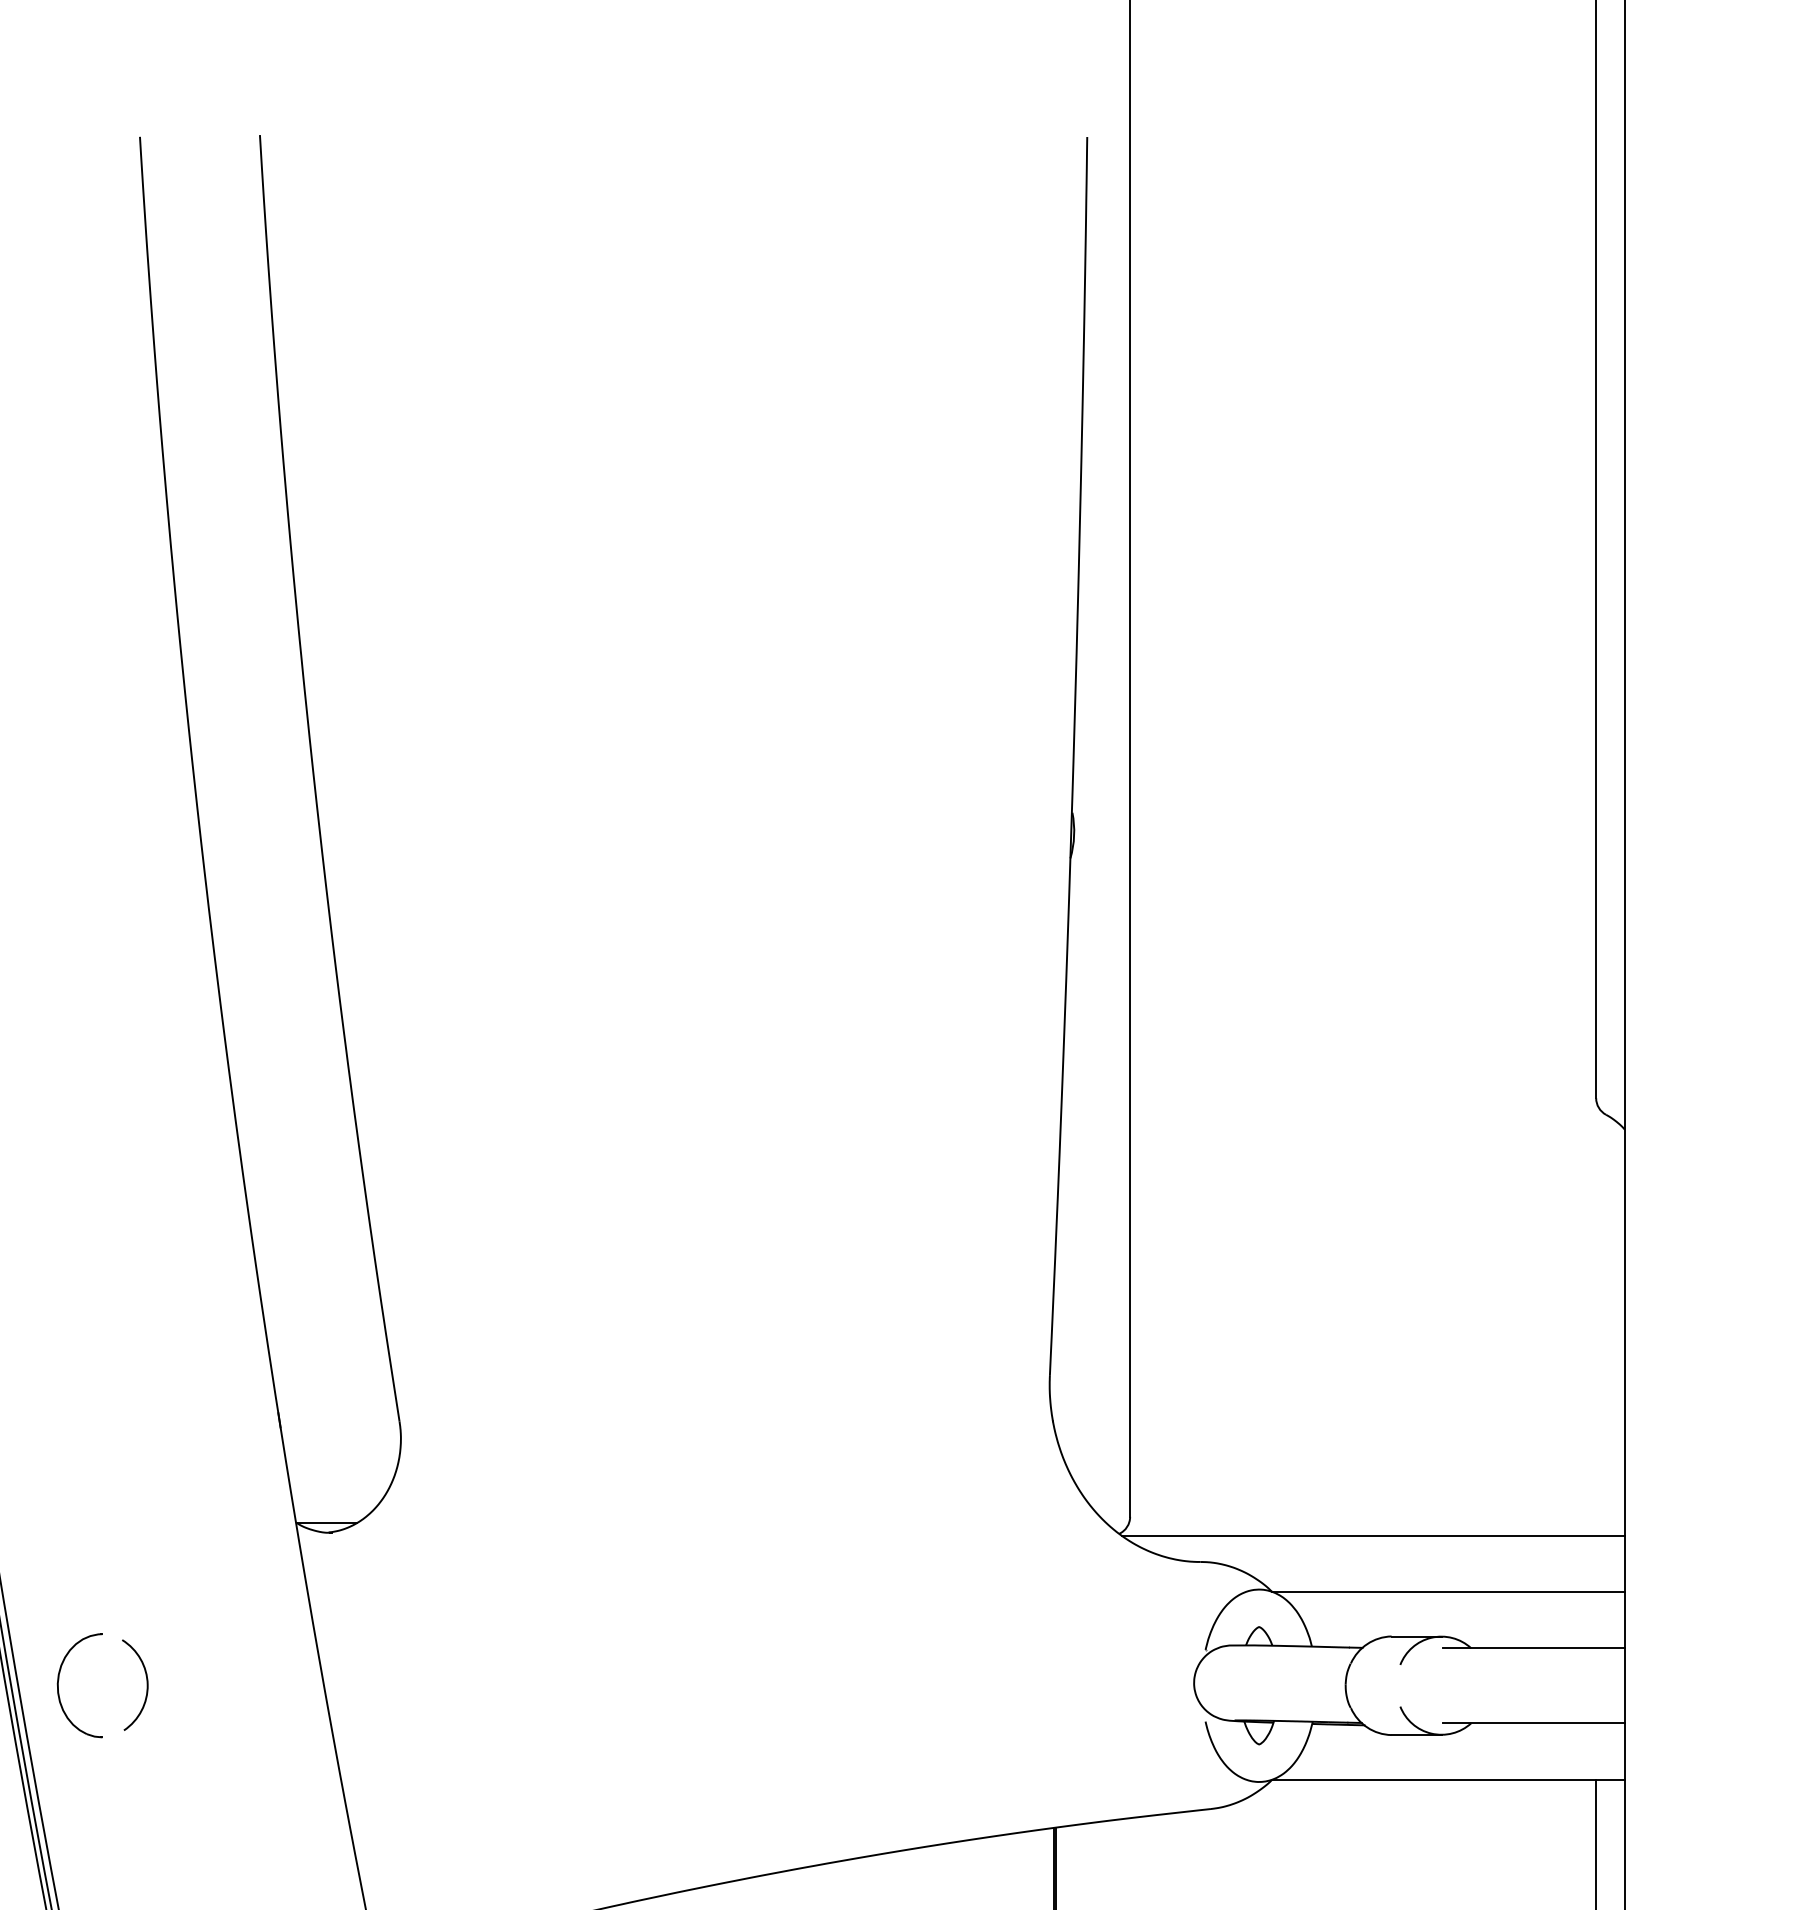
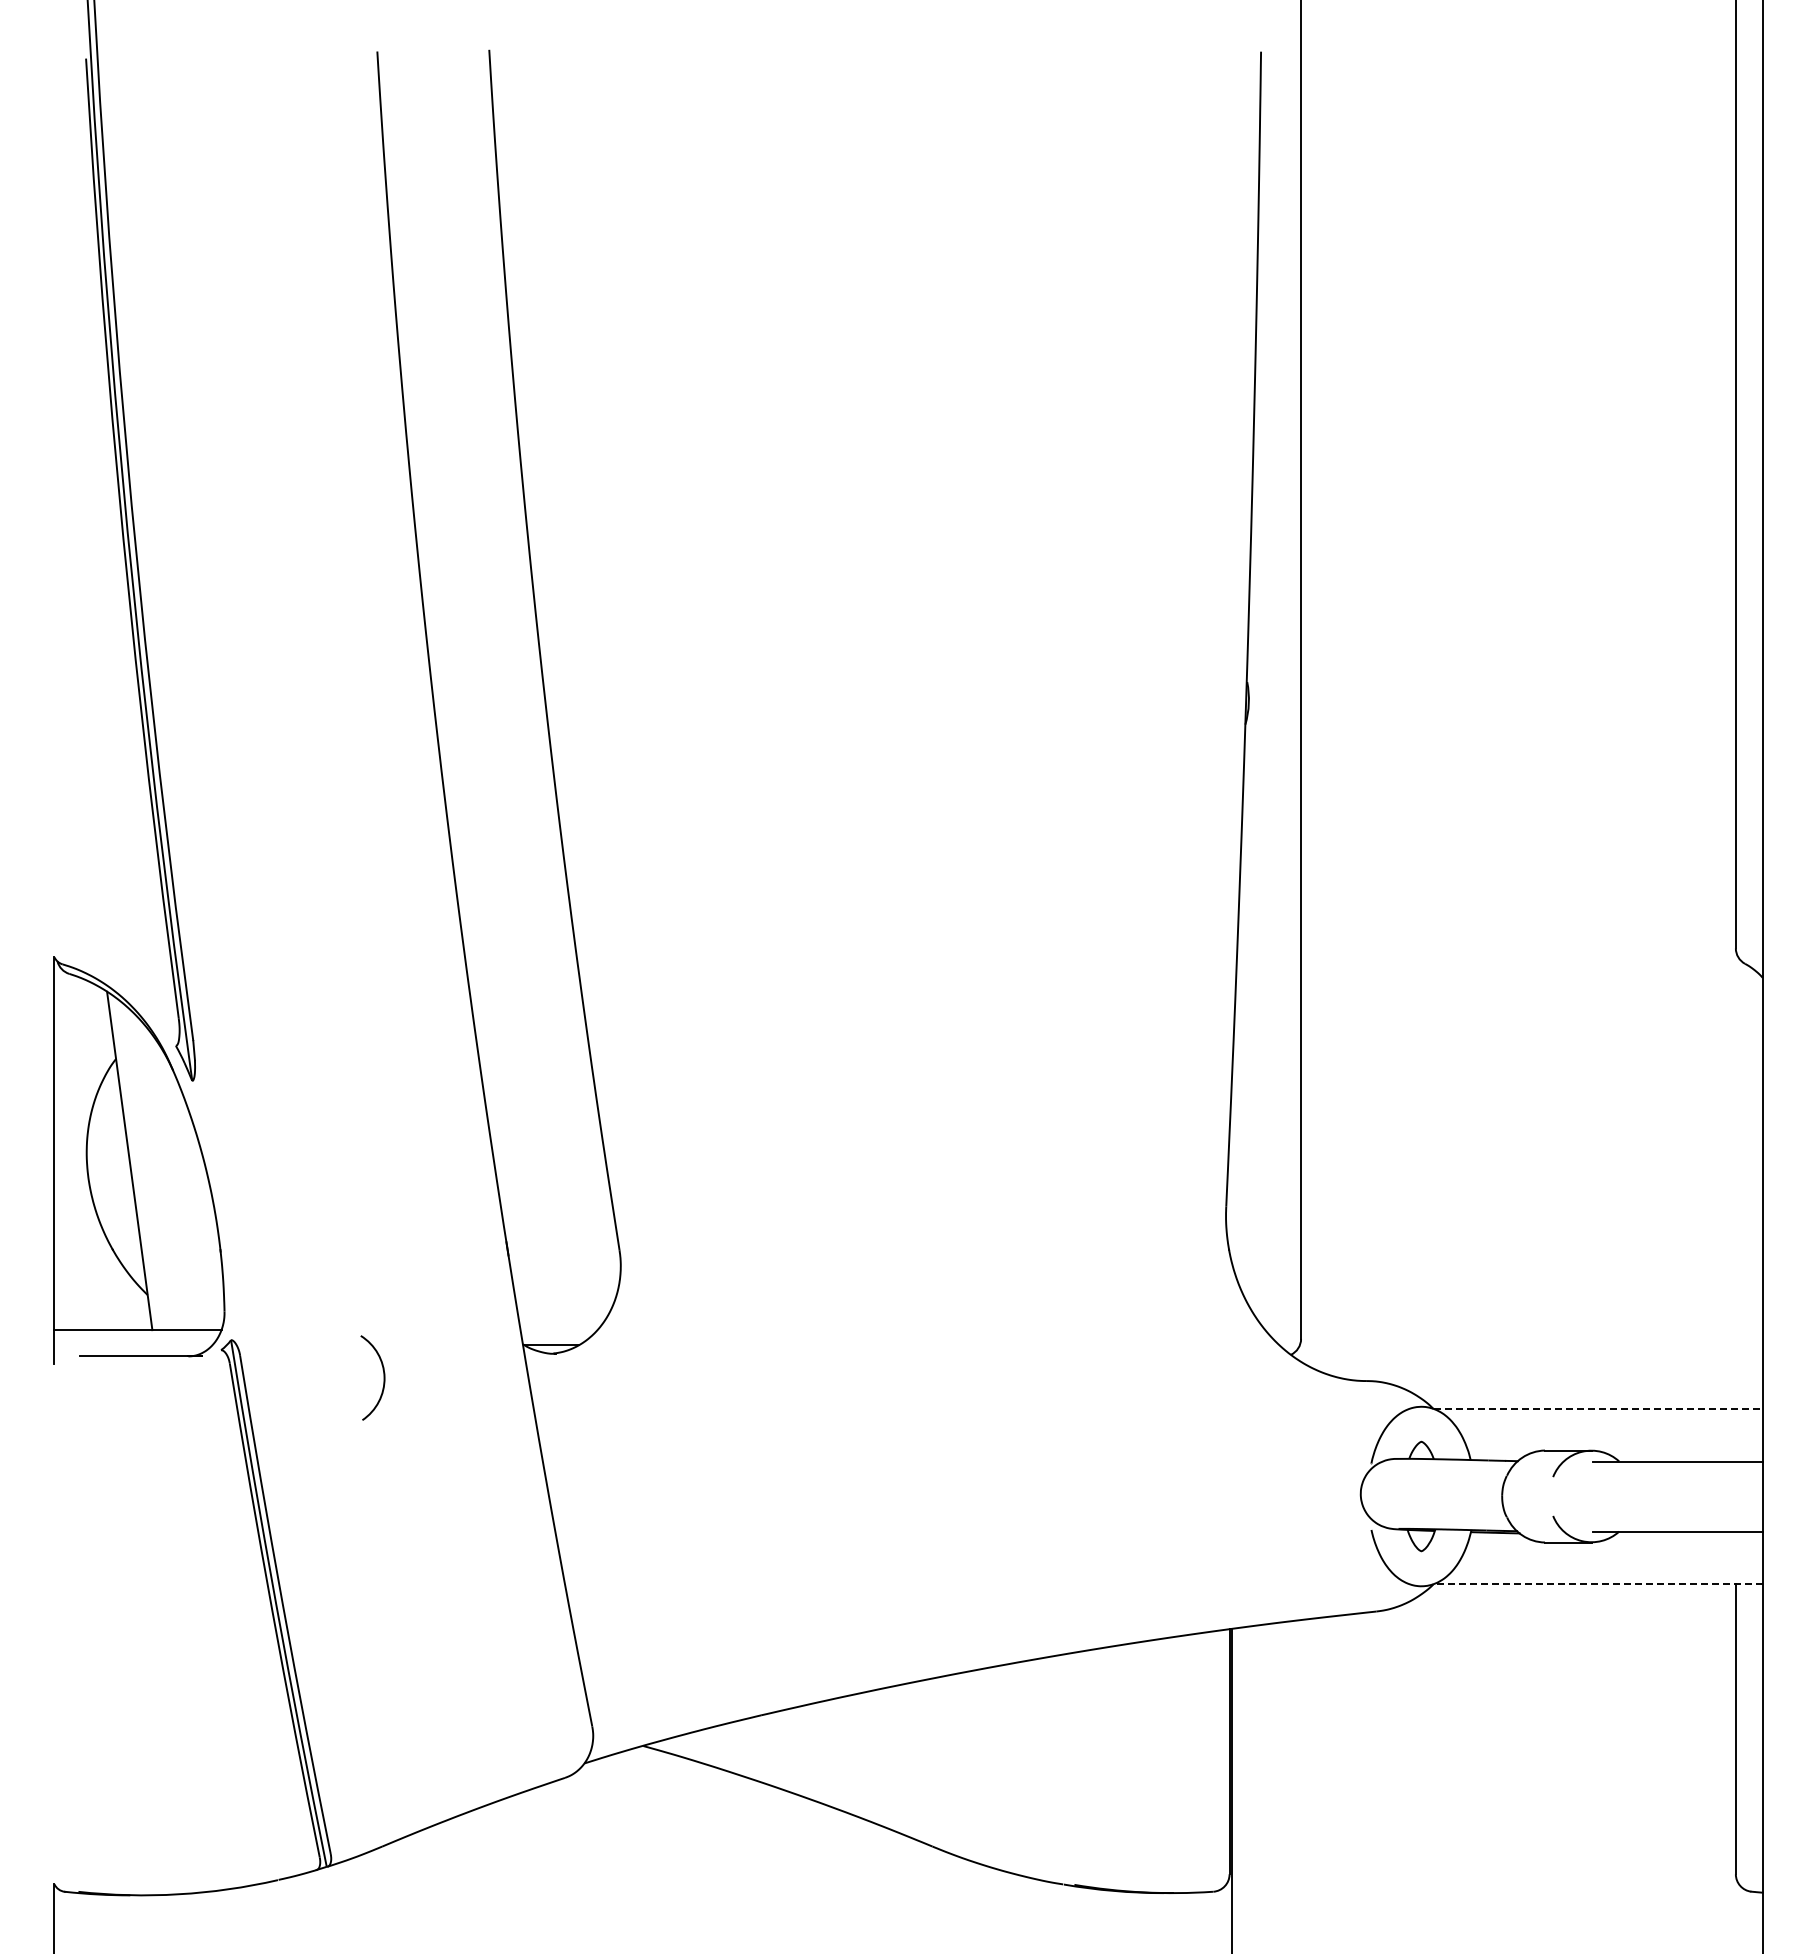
line: (1372, 1535) -> (1527, 1356), removed
line: (1448, 1591) -> (1598, 1408), solid -> dashed
arc: (146, 1684) -> (383, 1377), moved
part: (58, 1685) -> (301, 1496), removed
line: (1447, 1780) -> (1597, 1584), solid -> dashed

